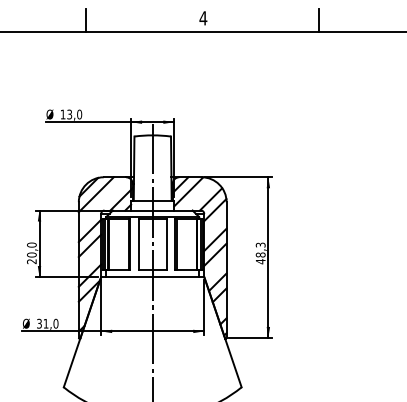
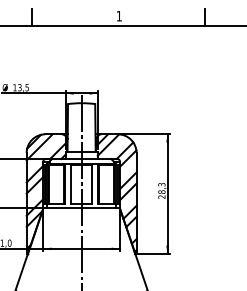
text: (203, 18) -> (119, 16), 4 -> 1
text: (79, 114) -> (27, 87), 13,0 -> 13,5
text: (260, 261) -> (161, 196), 48,3 -> 28,3

